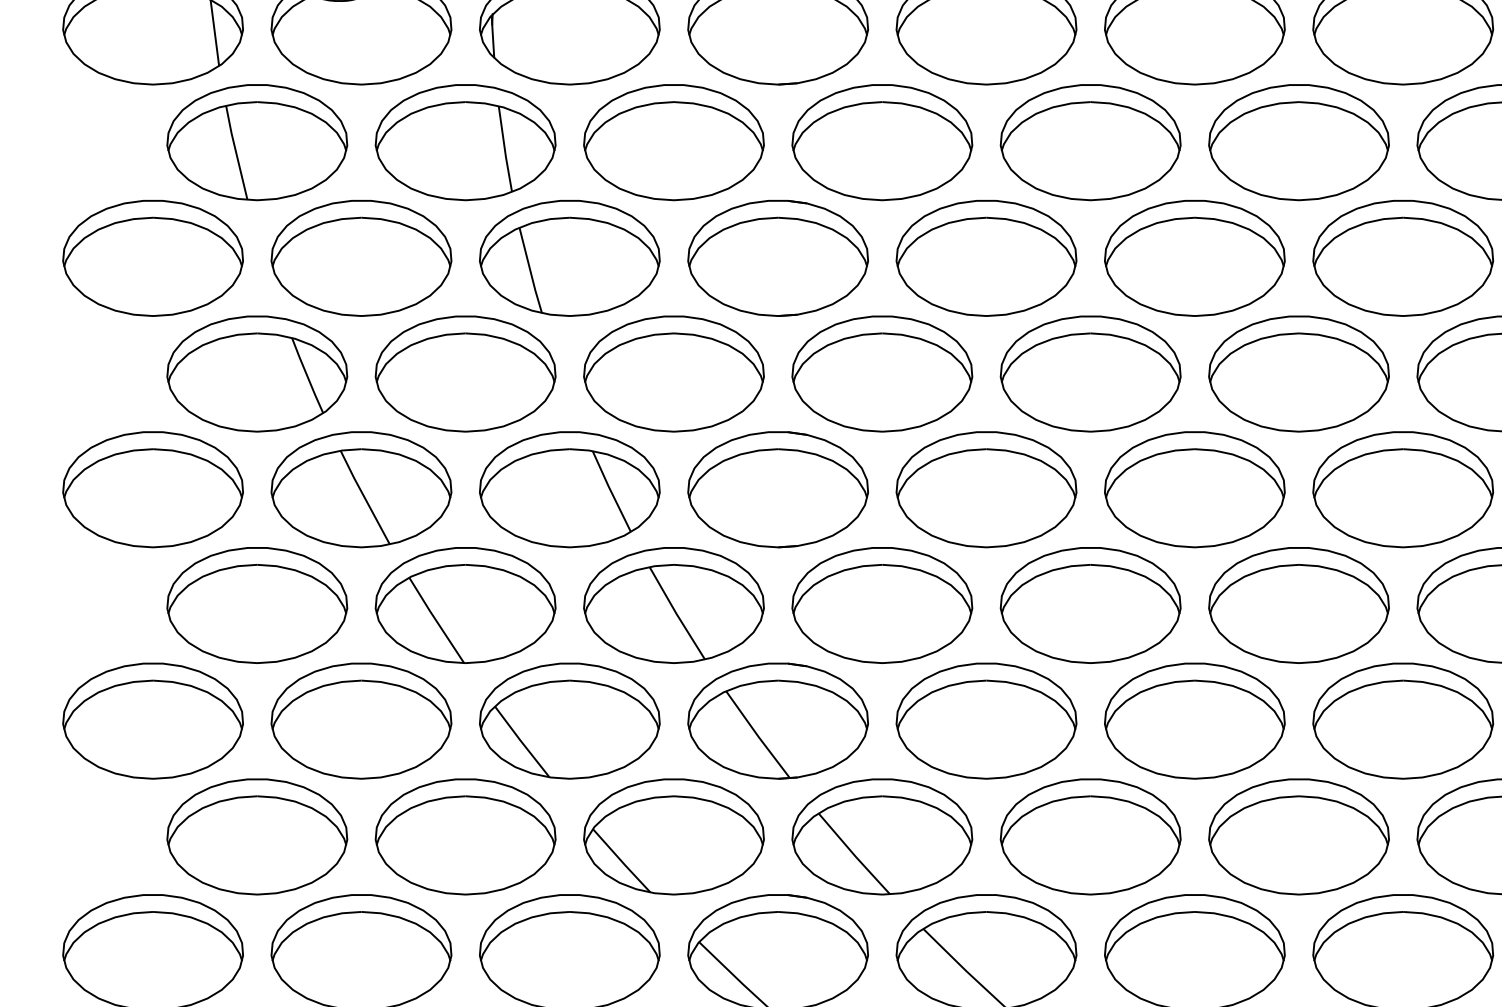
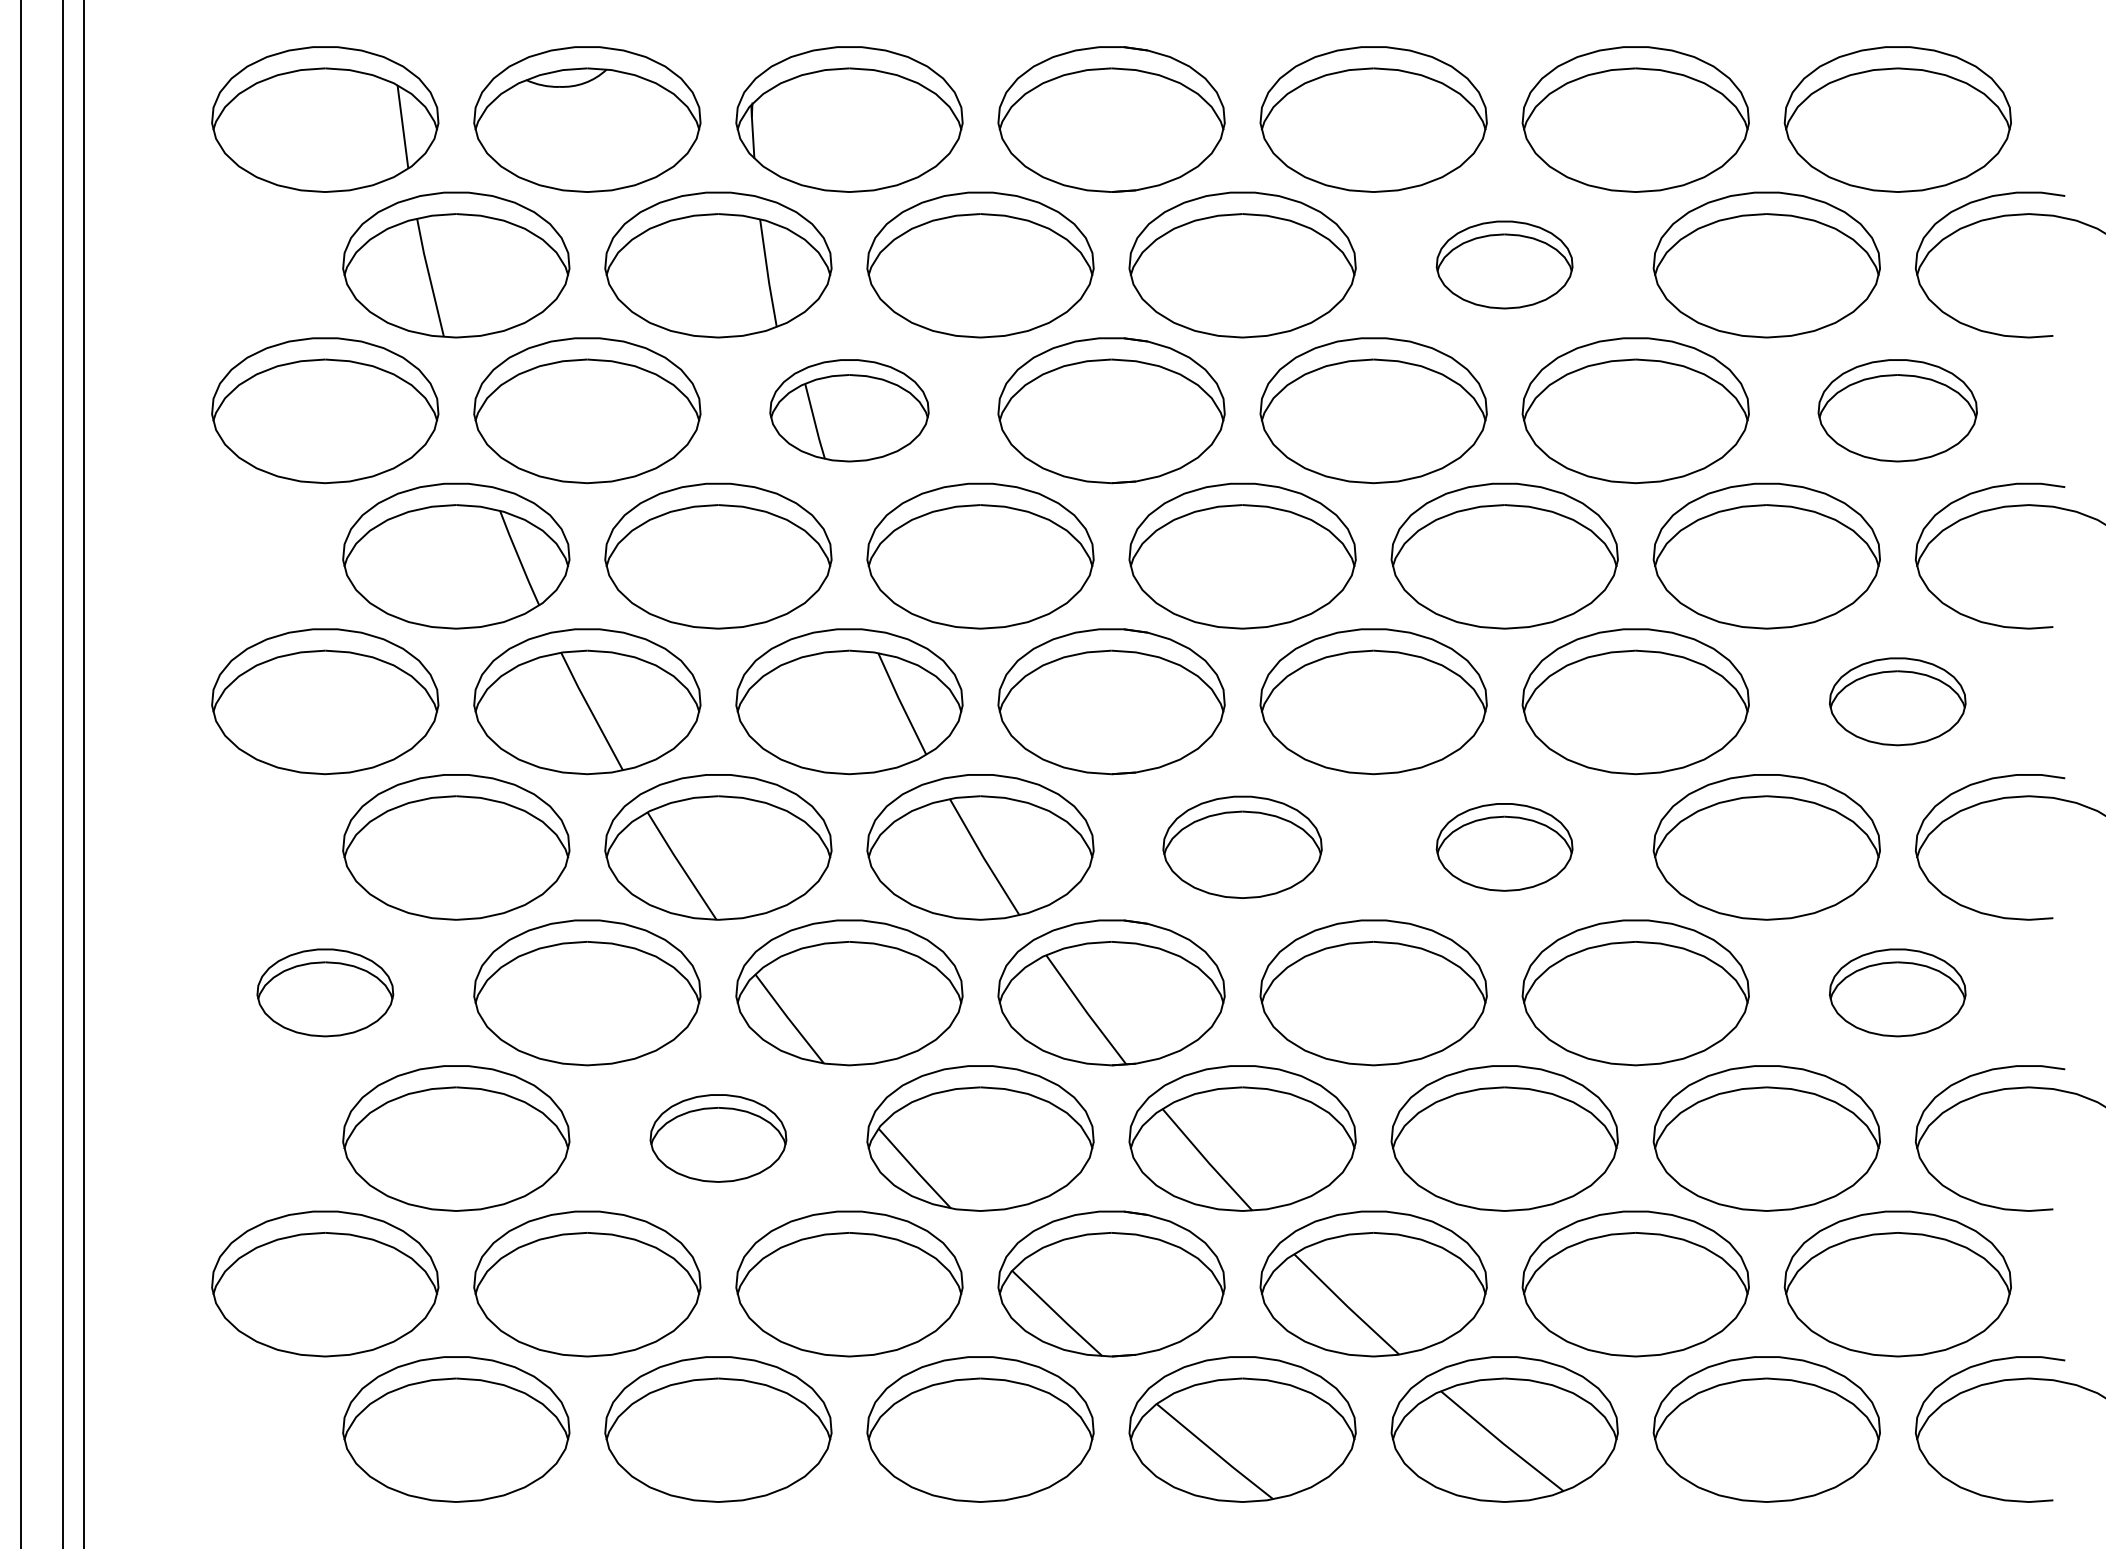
part: (1090, 142) -> (1504, 264), size x0.6
part: (569, 258) -> (849, 410), size x0.7
part: (1402, 258) -> (1897, 410), size x0.7
part: (1402, 489) -> (1897, 701), size x0.6
part: (882, 605) -> (1242, 847), size x0.7
part: (1090, 605) -> (1504, 847), size x0.6
part: (153, 720) -> (325, 992), size x0.6
part: (1402, 720) -> (1897, 992), size x0.6
part: (465, 836) -> (718, 1138), size x0.6

